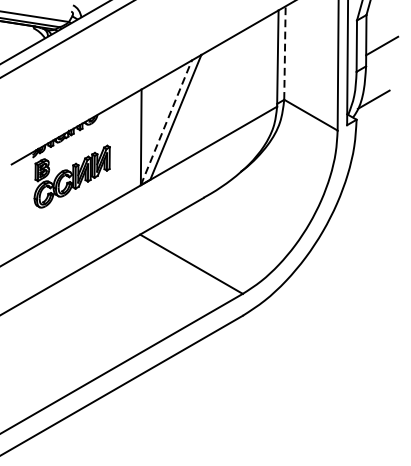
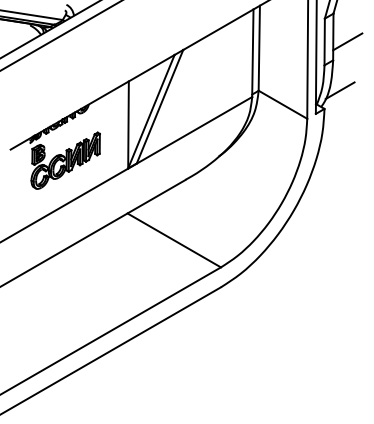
line: (285, 53) -> (259, 48), dashed -> solid
line: (166, 122) -> (151, 111), dashed -> solid

